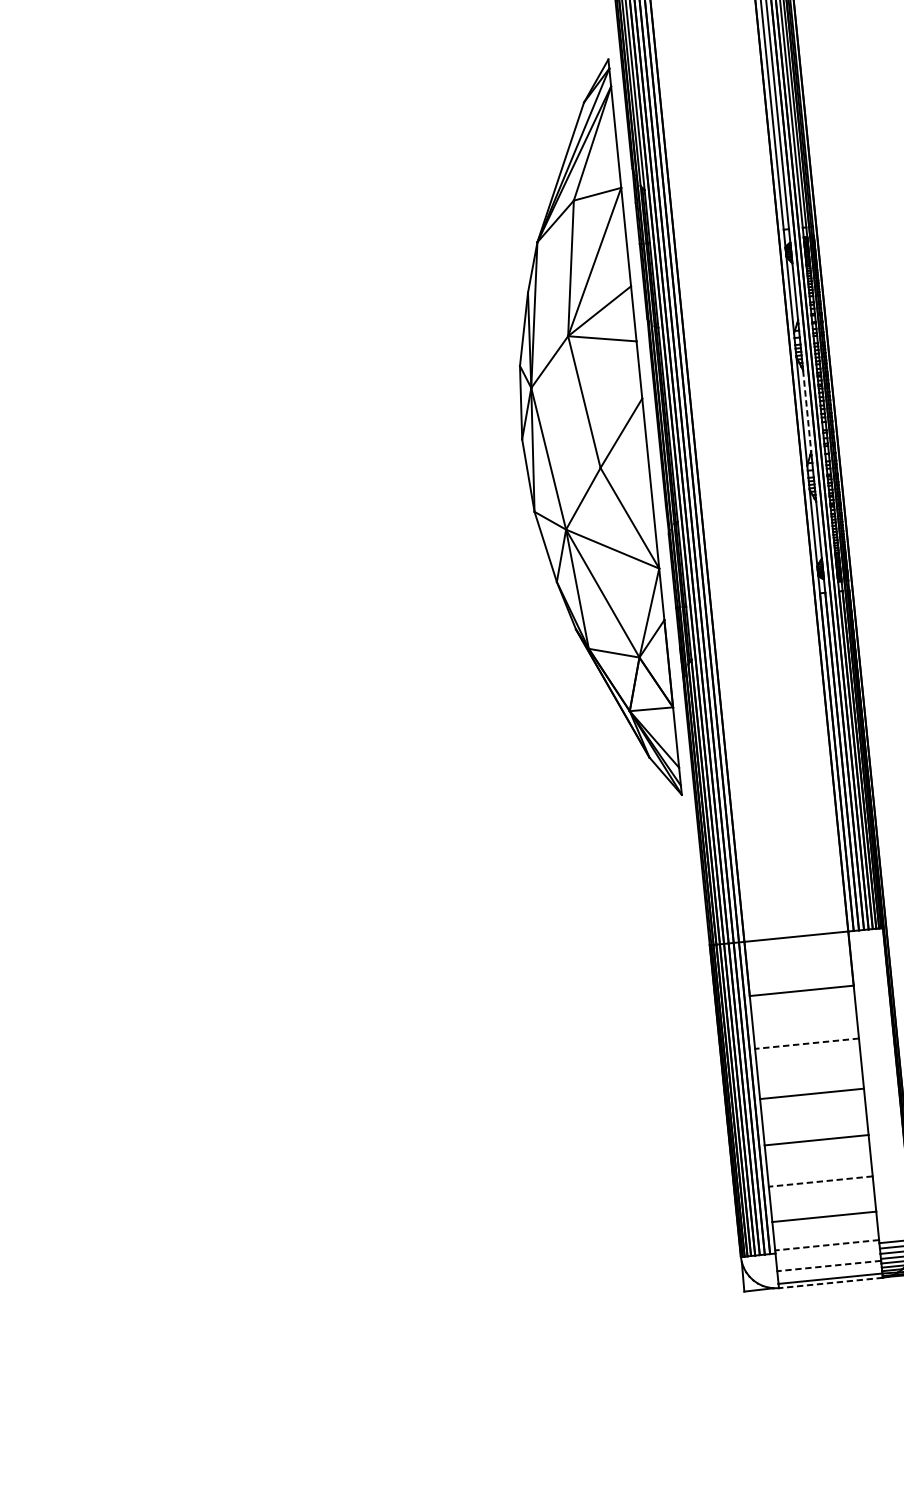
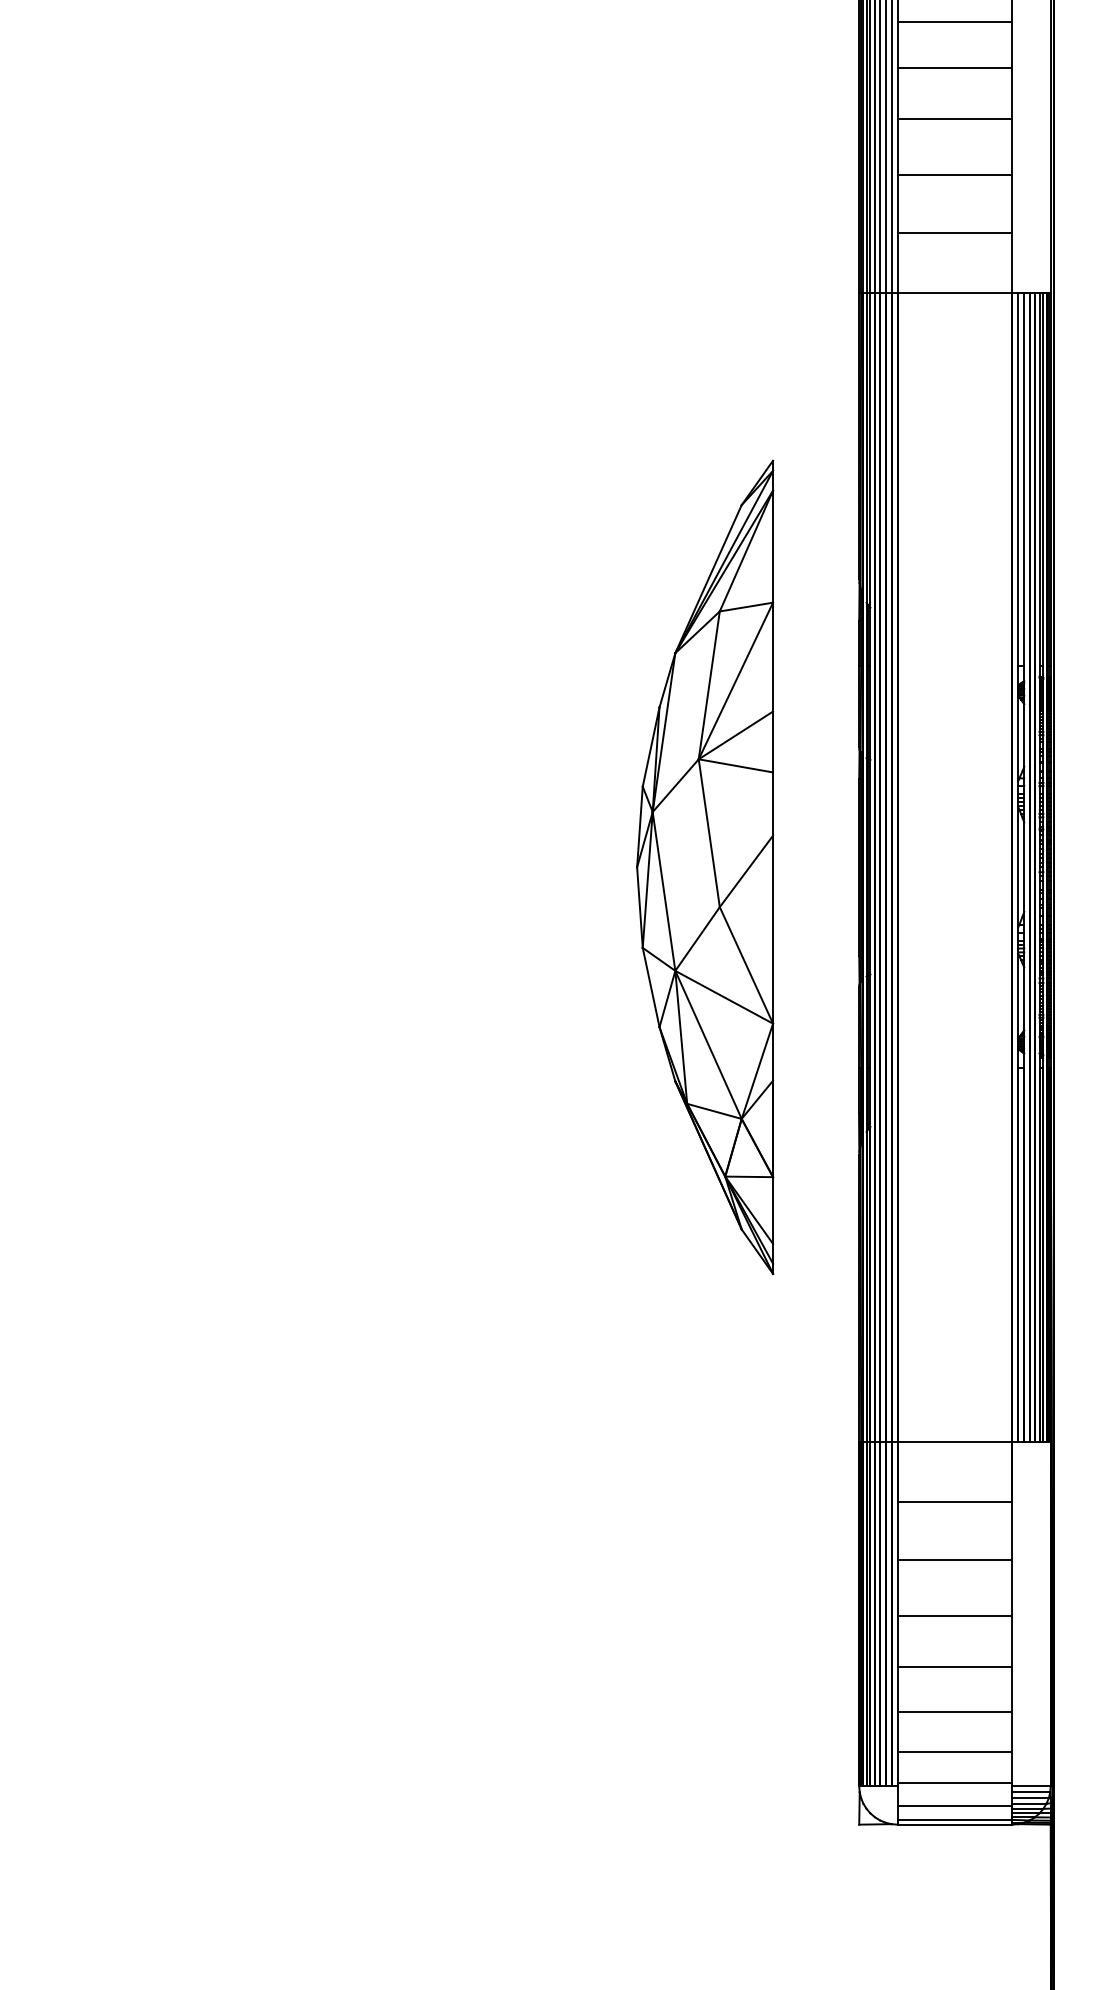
line: (807, 411) -> (1024, 867), dashed -> solid
part: (583, 432) -> (705, 866), moved
line: (806, 1044) -> (954, 1560), dashed -> solid
line: (820, 1181) -> (954, 1712), dashed -> solid
line: (826, 1244) -> (954, 1782), dashed -> solid
line: (828, 1265) -> (954, 1805), dashed -> solid
line: (830, 1282) -> (954, 1824), dashed -> solid

